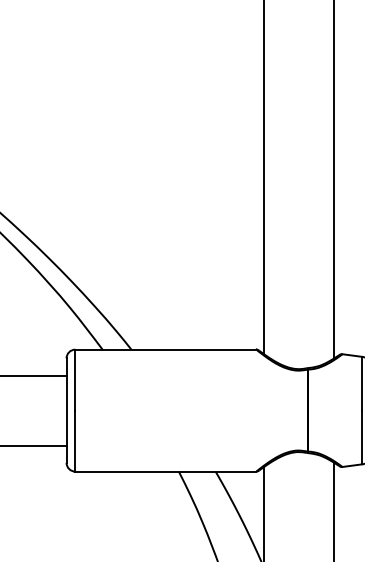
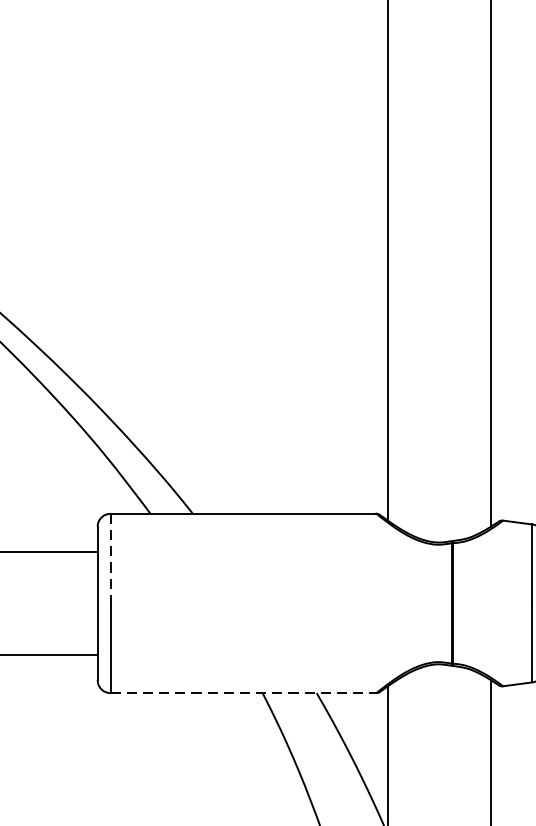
line: (75, 380) -> (110, 559), solid -> dashed
line: (165, 471) -> (243, 692), solid -> dashed

